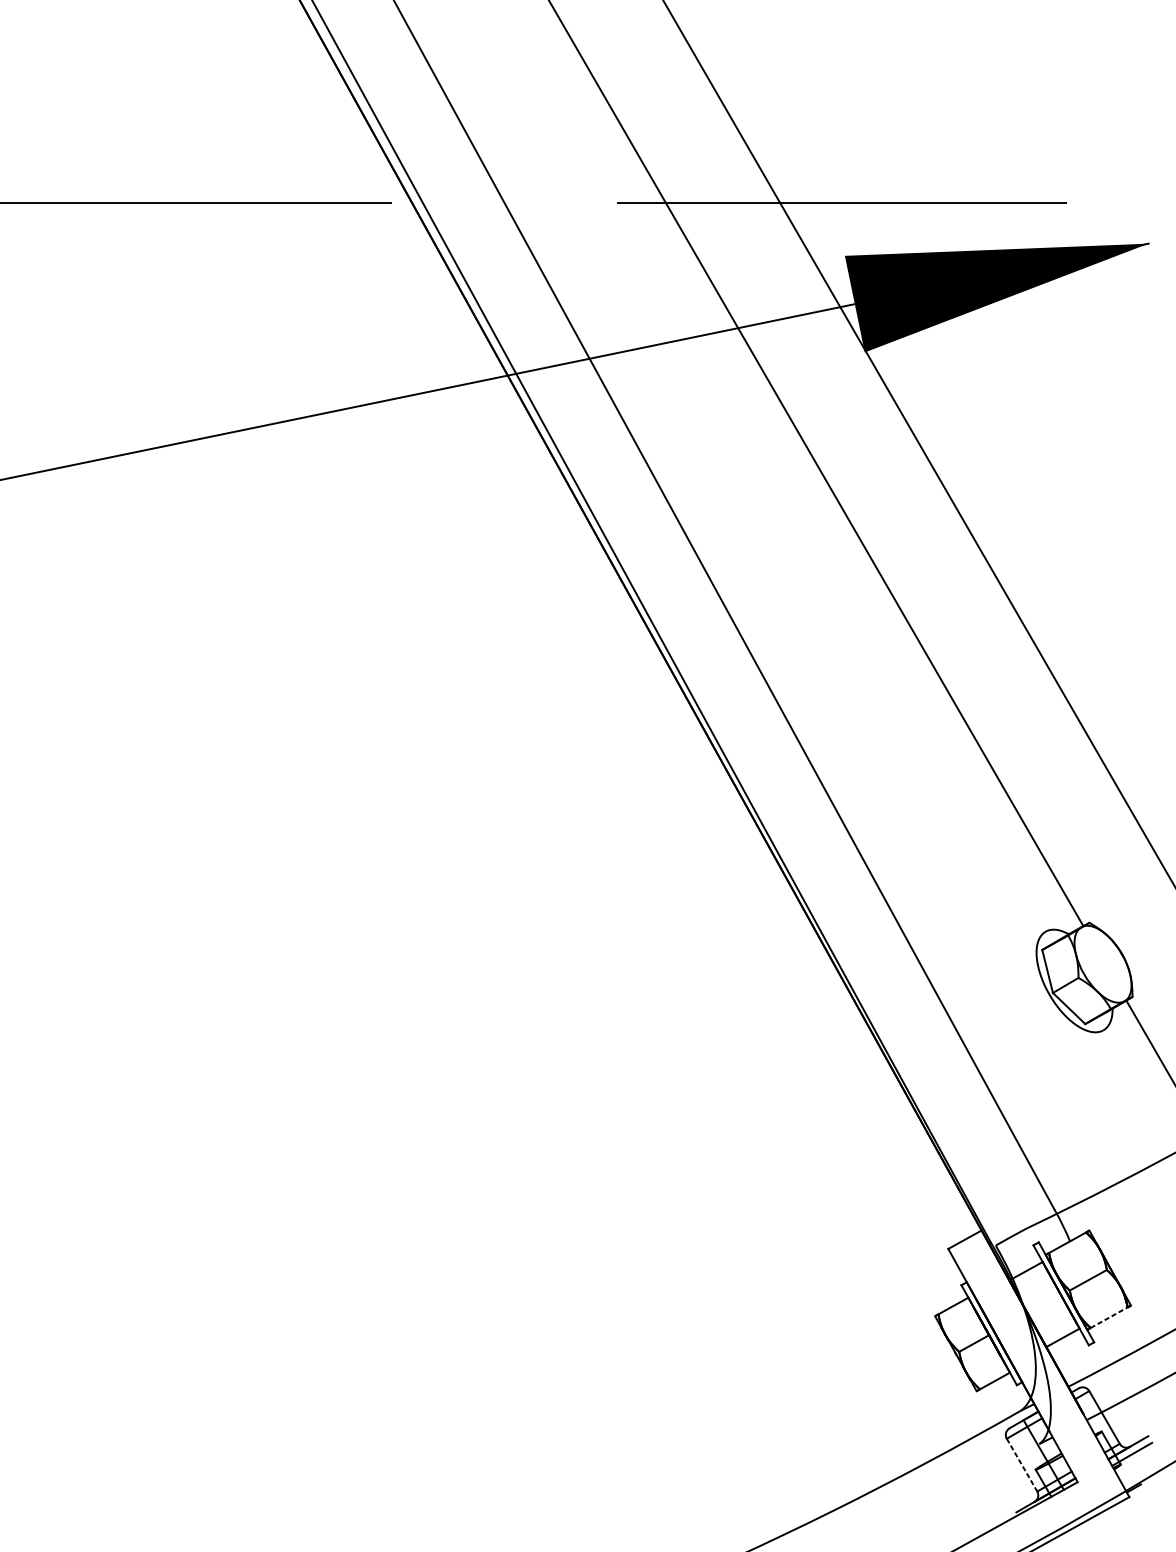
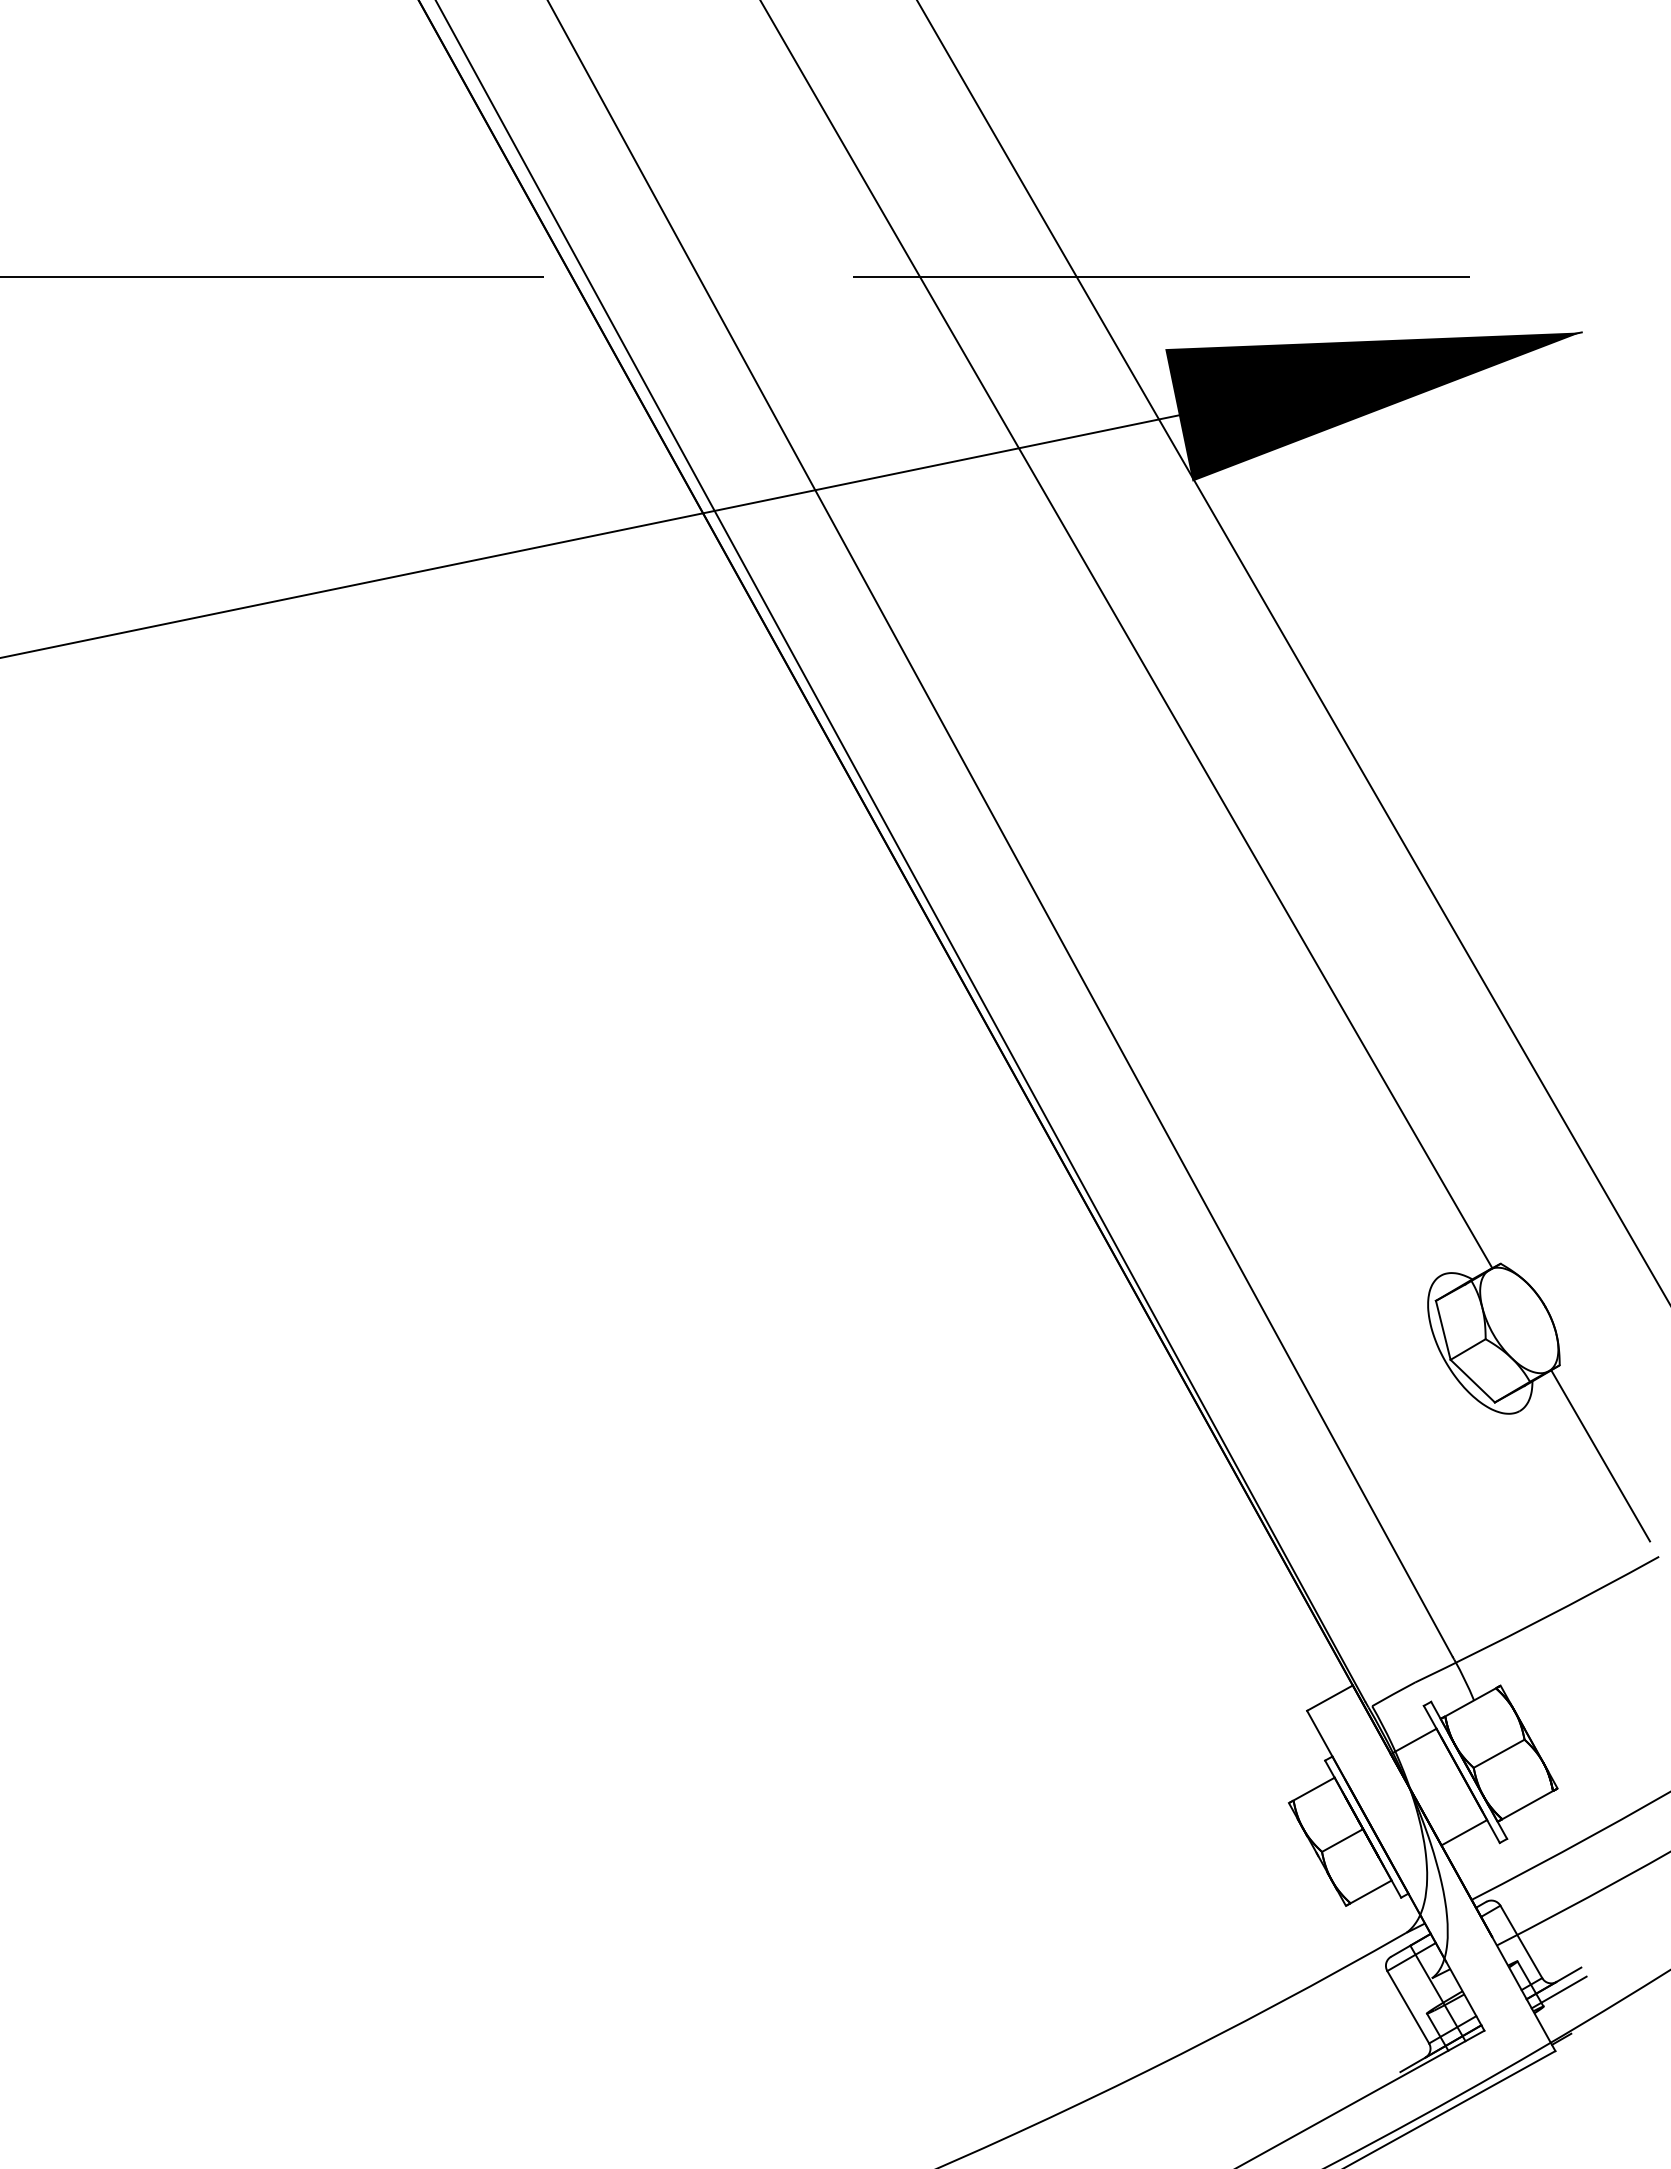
line: (1109, 1317) -> (1528, 1804), dashed -> solid
line: (1022, 1465) -> (1408, 2007), dashed -> solid

